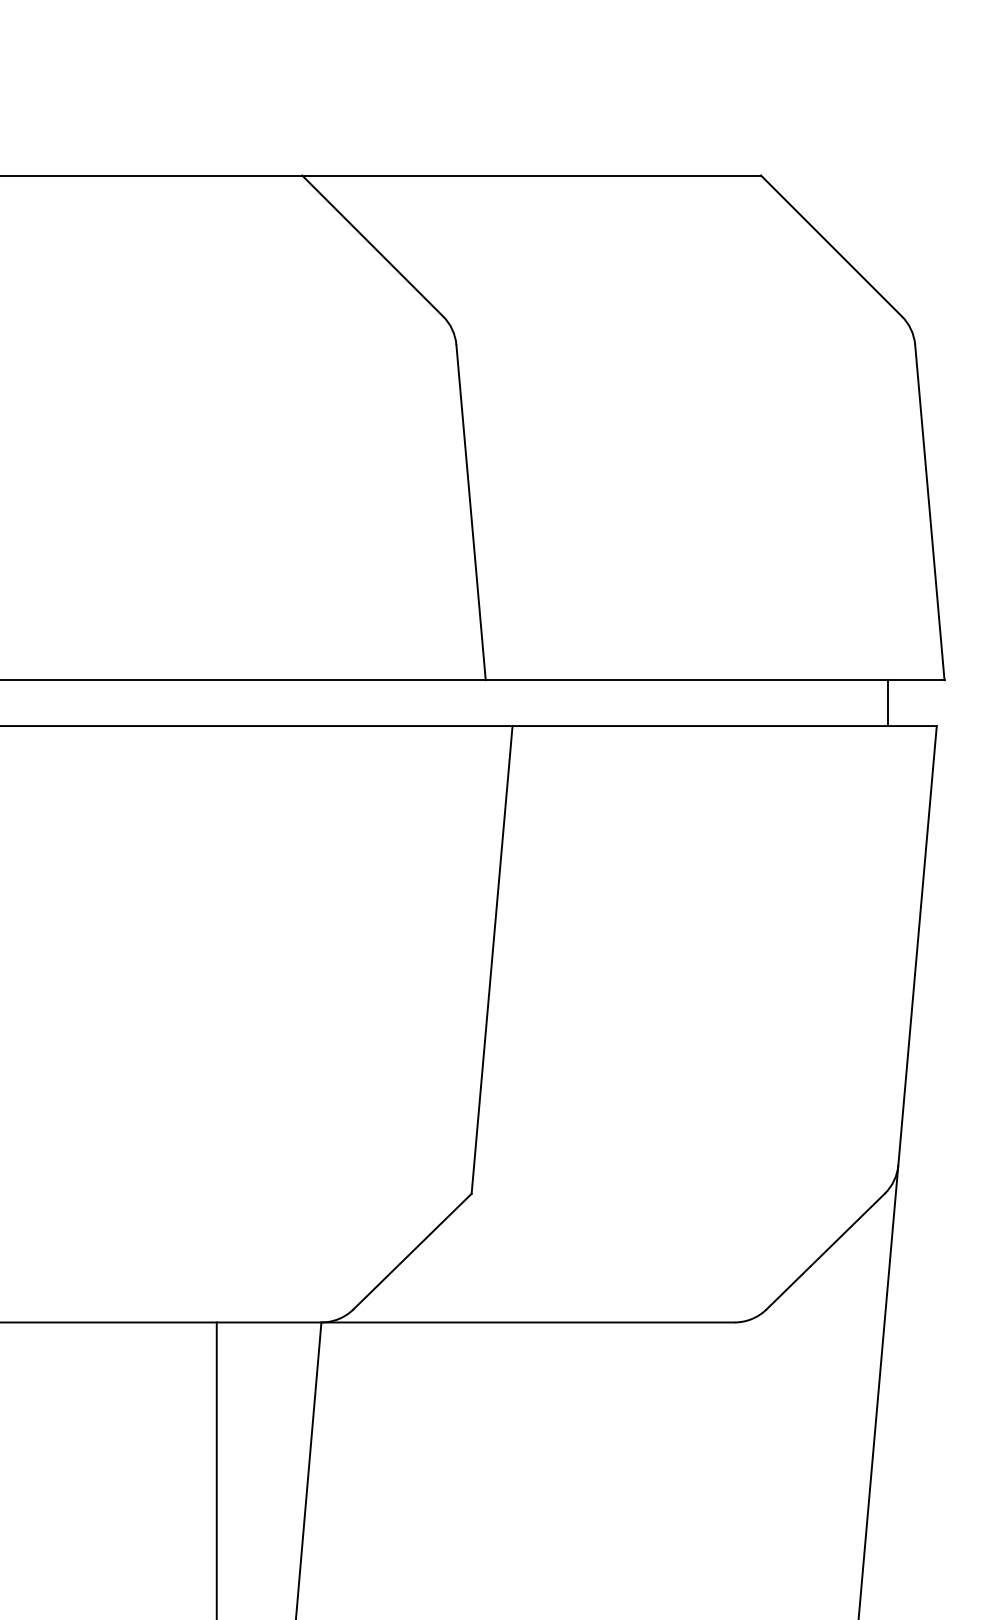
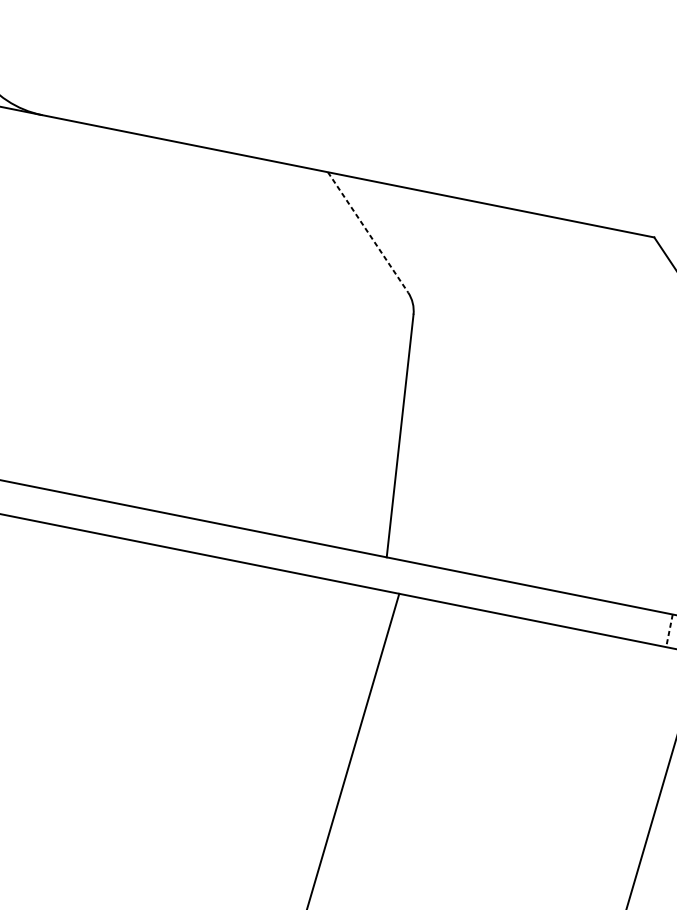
line: (372, 245) -> (367, 232), solid -> dashed
line: (887, 703) -> (669, 631), solid -> dashed

